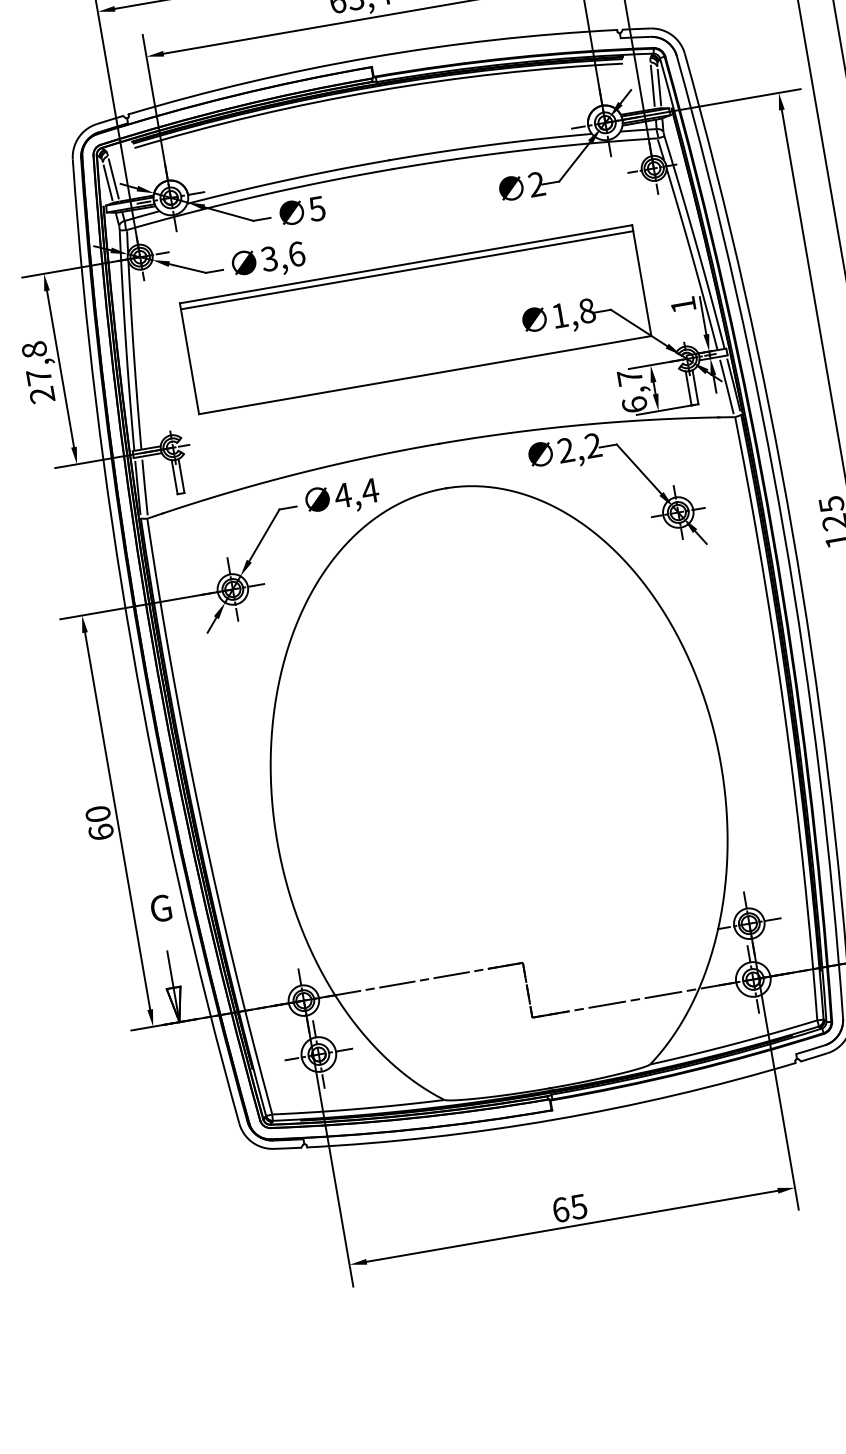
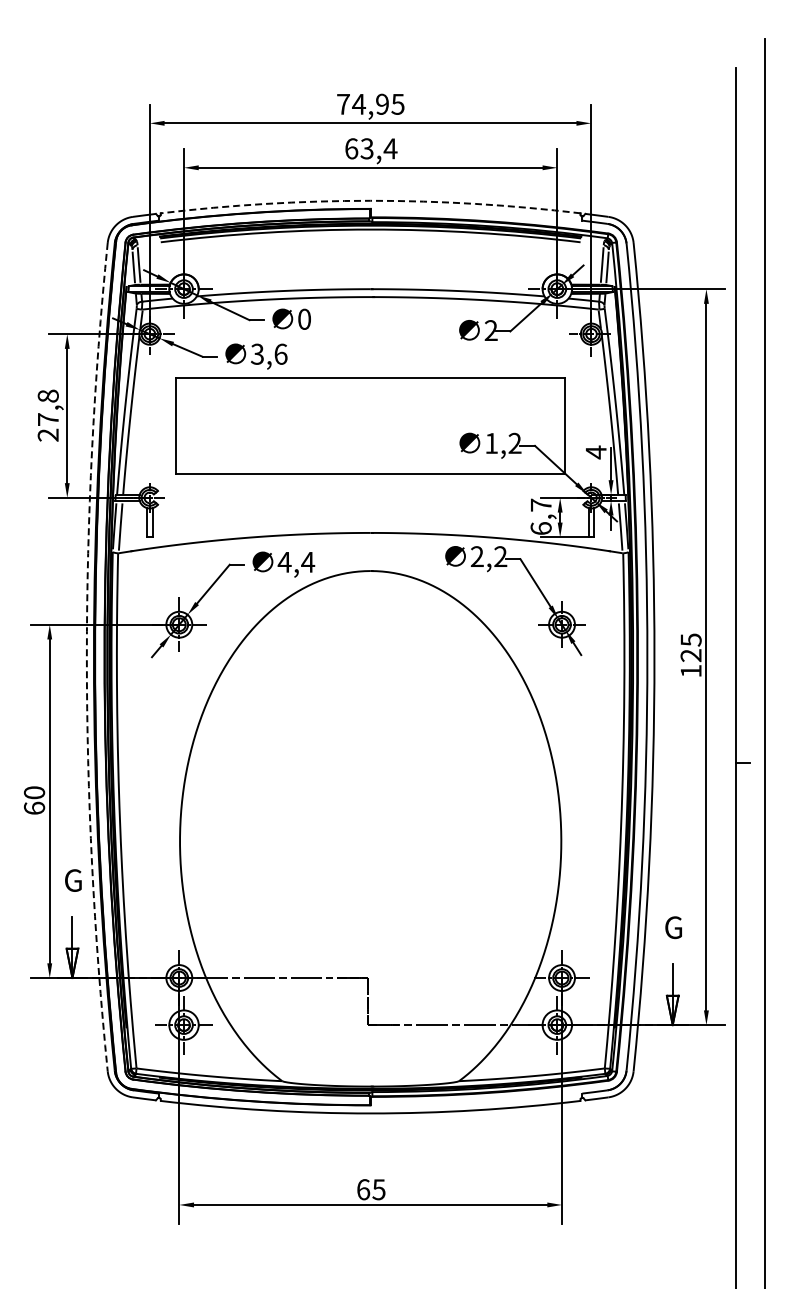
arc: (370, 57) -> (370, 200), solid -> dashed
text: (315, 208) -> (303, 318), 5 -> 0
line: (406, 270) -> (370, 383), removed
text: (683, 305) -> (596, 452), 1 -> 4
text: (586, 311) -> (514, 443), 1,8 -> 1,2
arc: (131, 646) -> (86, 657), solid -> dashed

